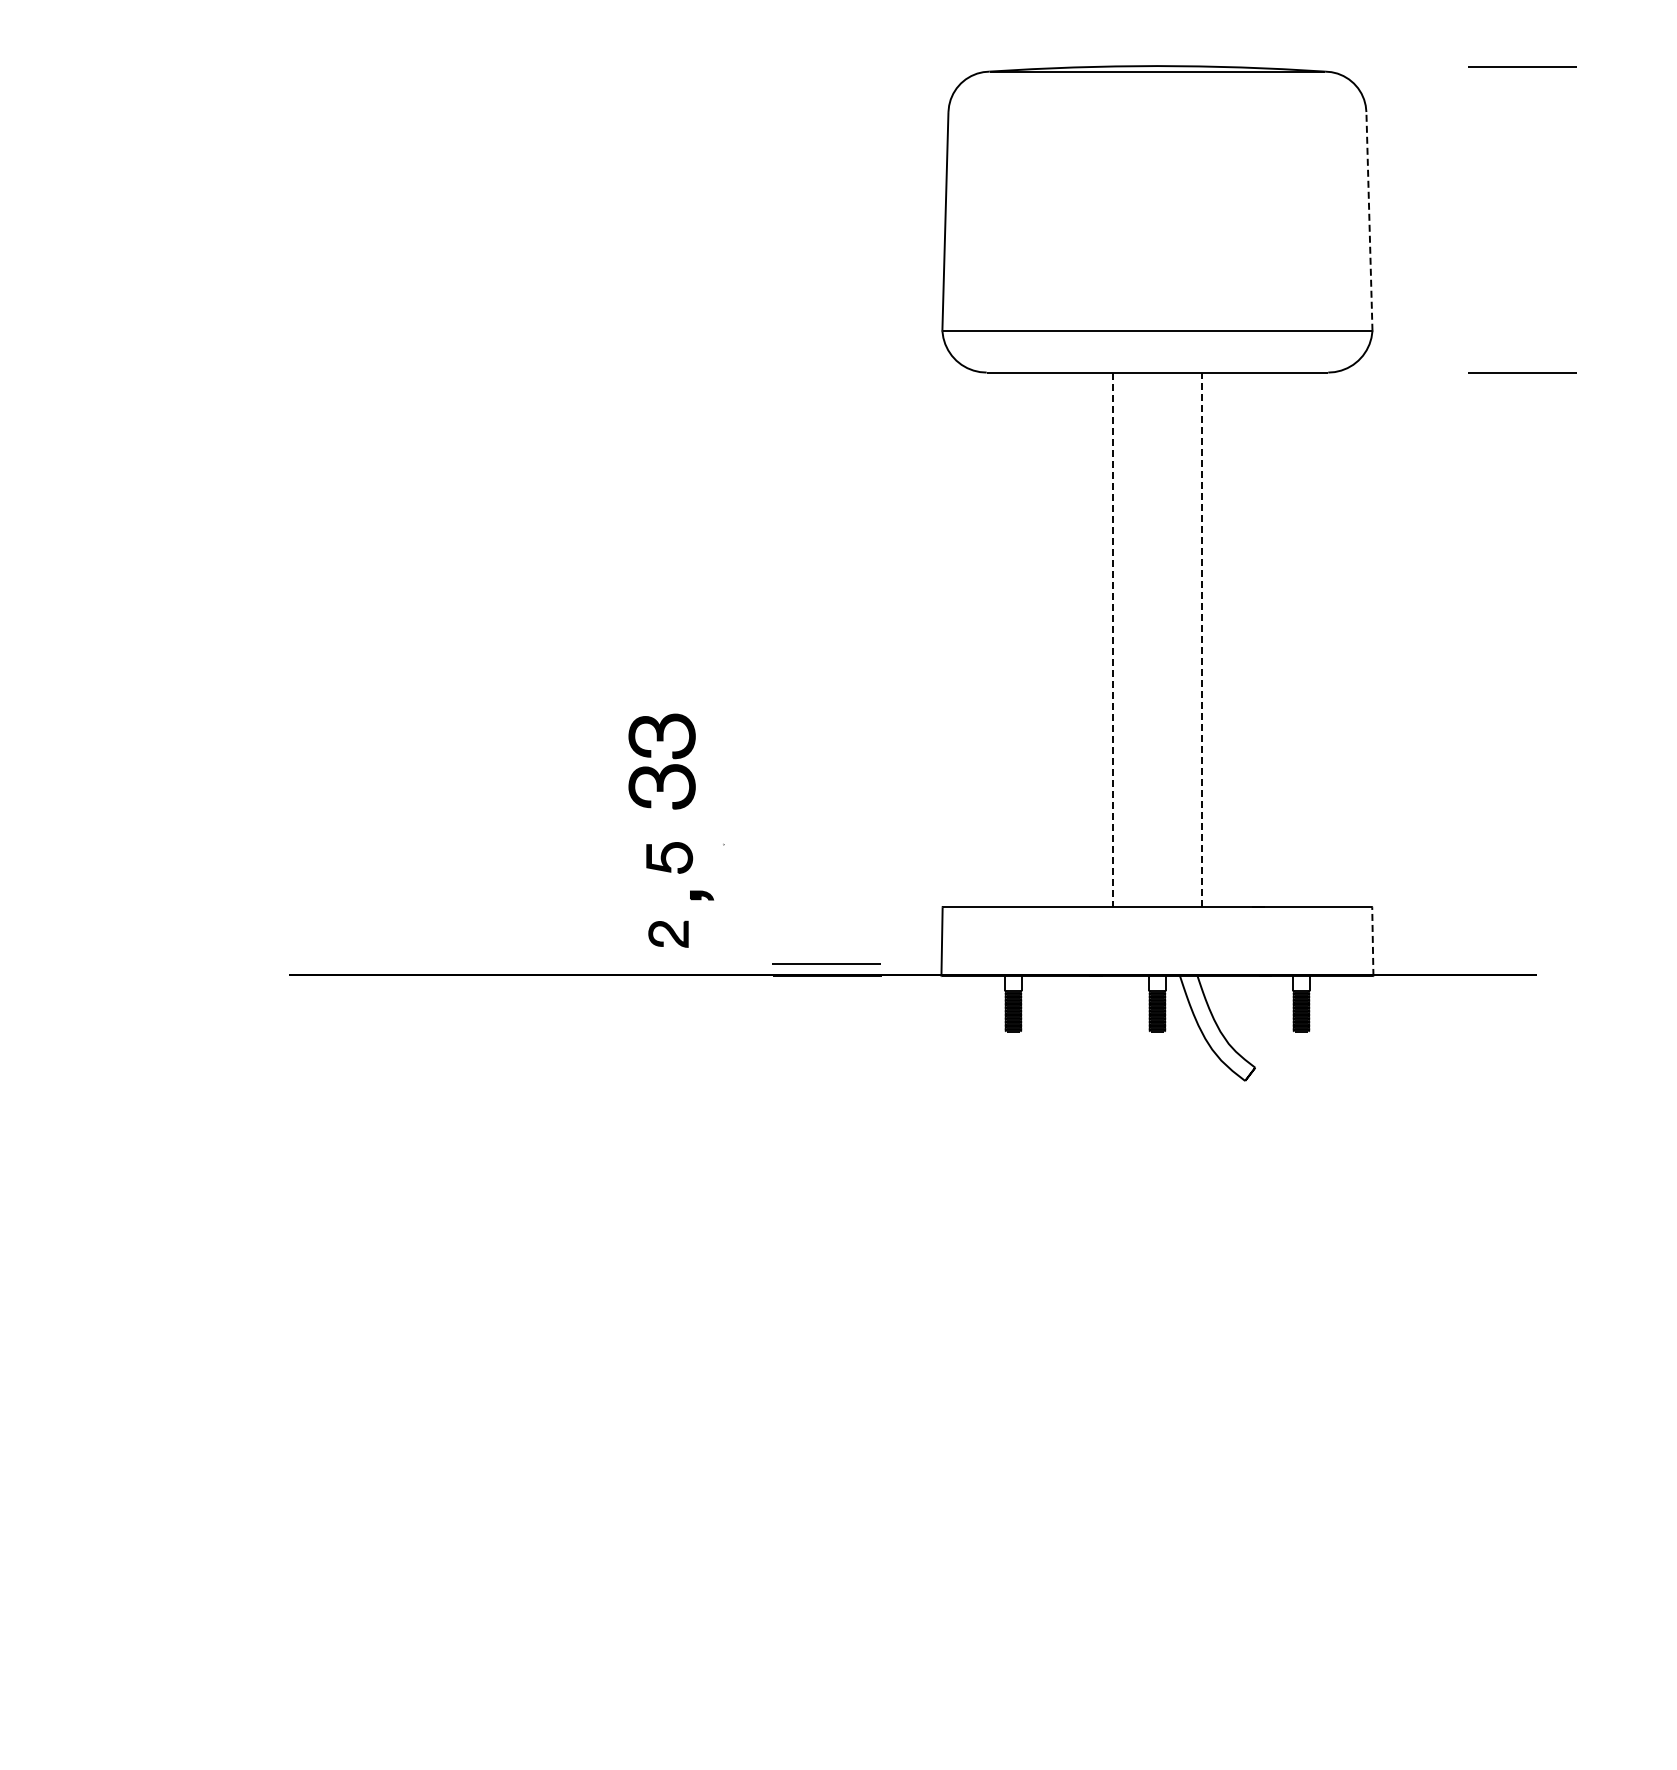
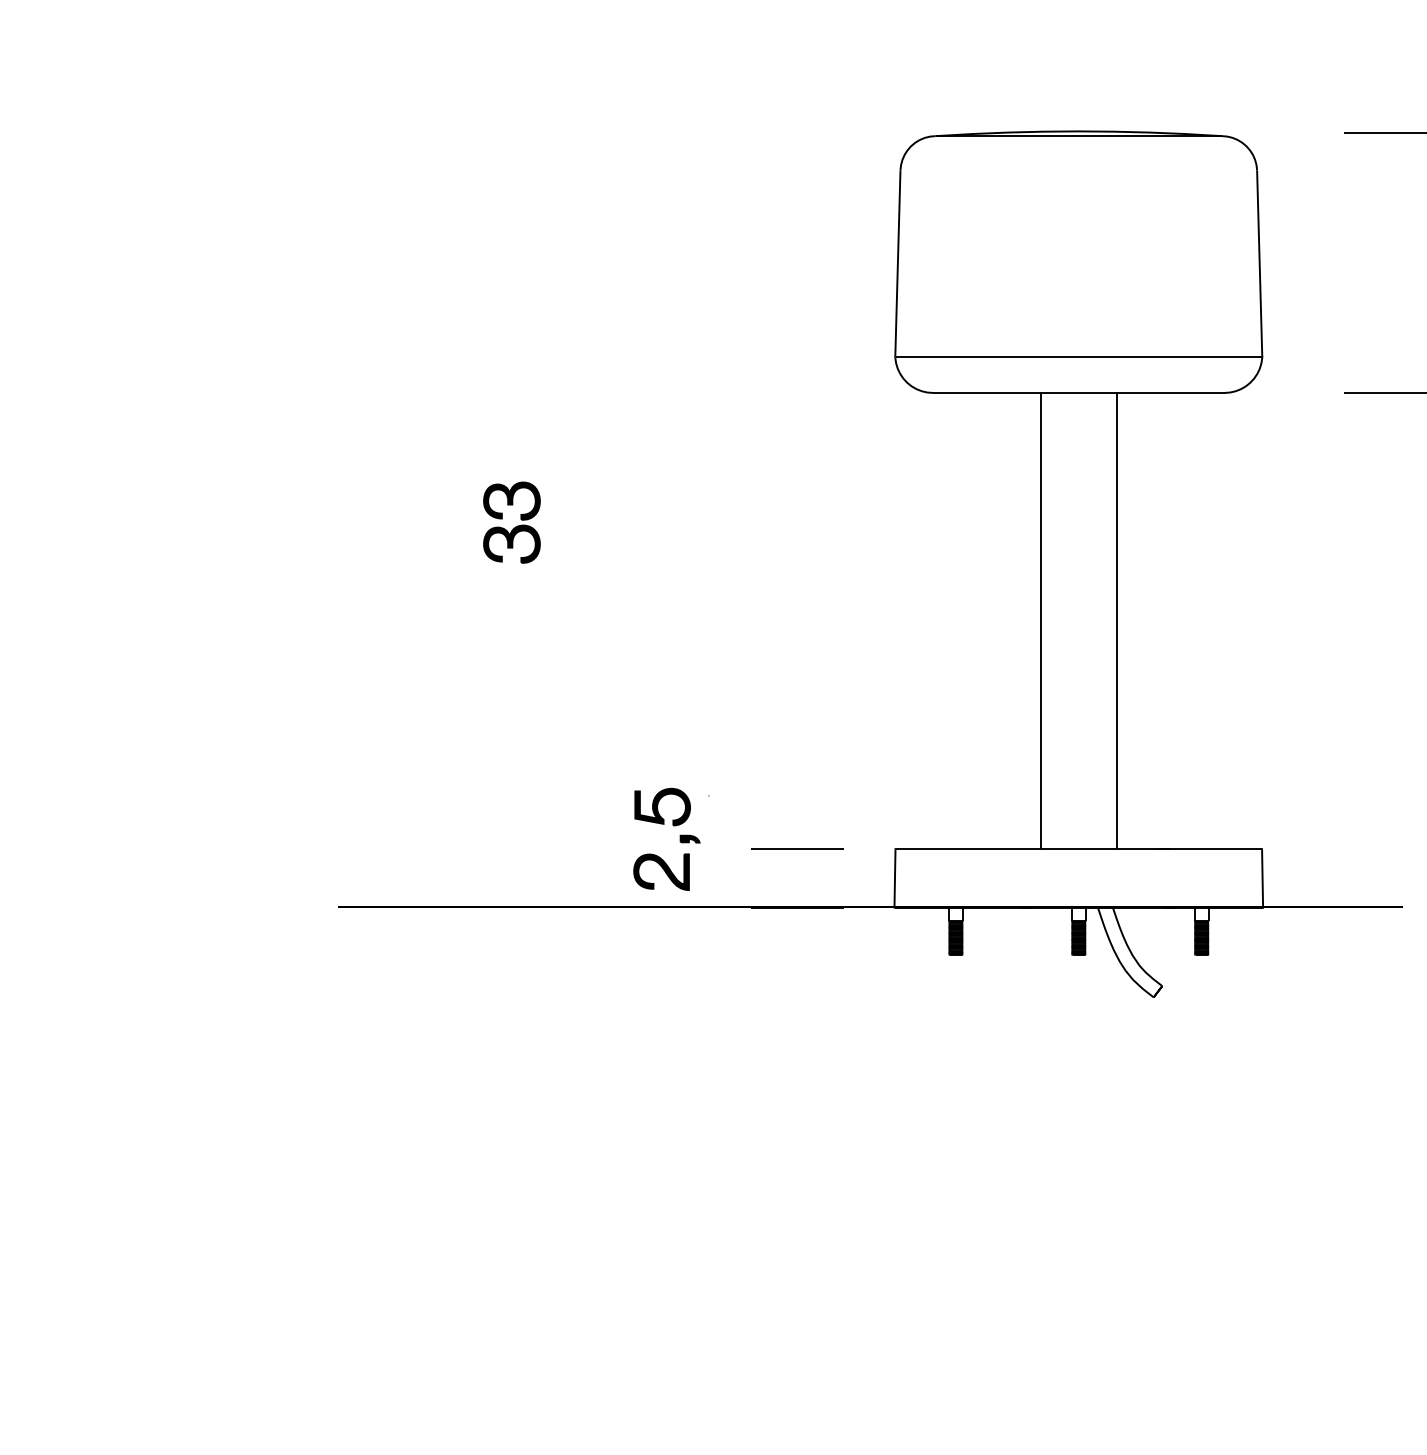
line: (1369, 220) -> (1259, 263), dashed -> solid
line: (1201, 639) -> (1116, 620), dashed -> solid
line: (1113, 640) -> (1041, 621), dashed -> solid
part: (664, 767) -> (513, 527), moved
part: (669, 857) -> (662, 806), size x1.43
part: (668, 934) -> (661, 872), size x1.67
line: (1372, 941) -> (1262, 878), dashed -> solid
line: (826, 963) -> (797, 848), moved

